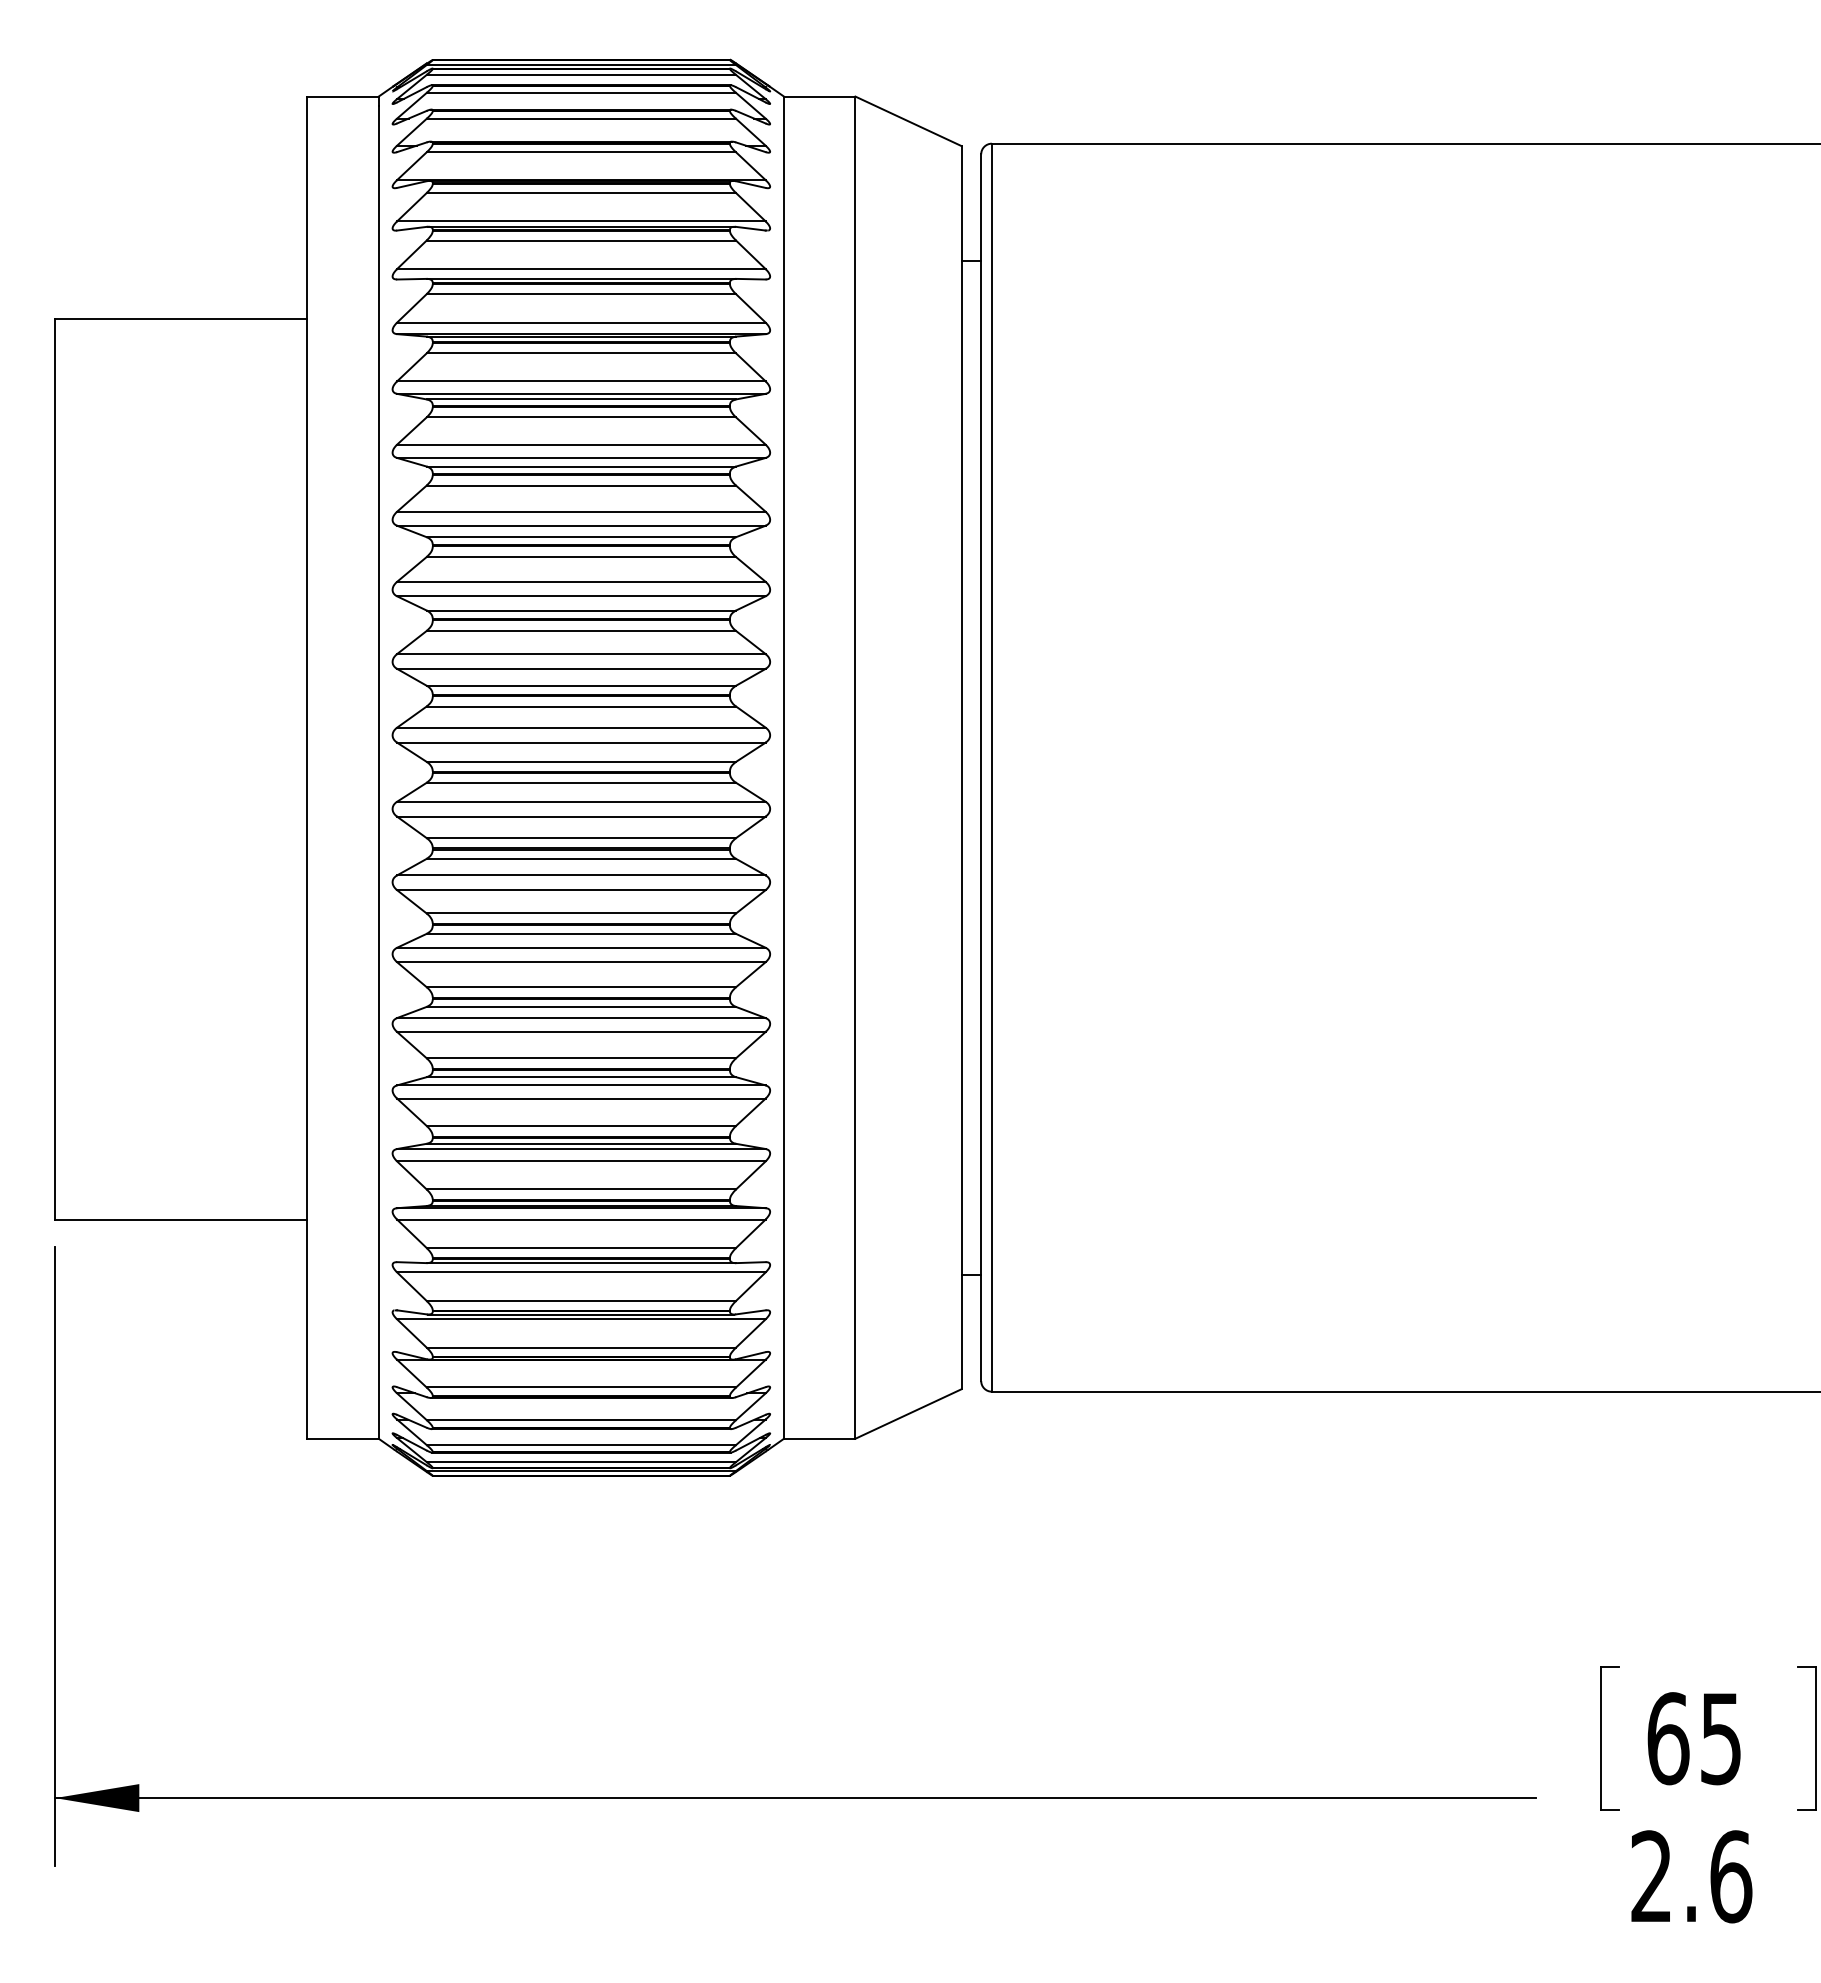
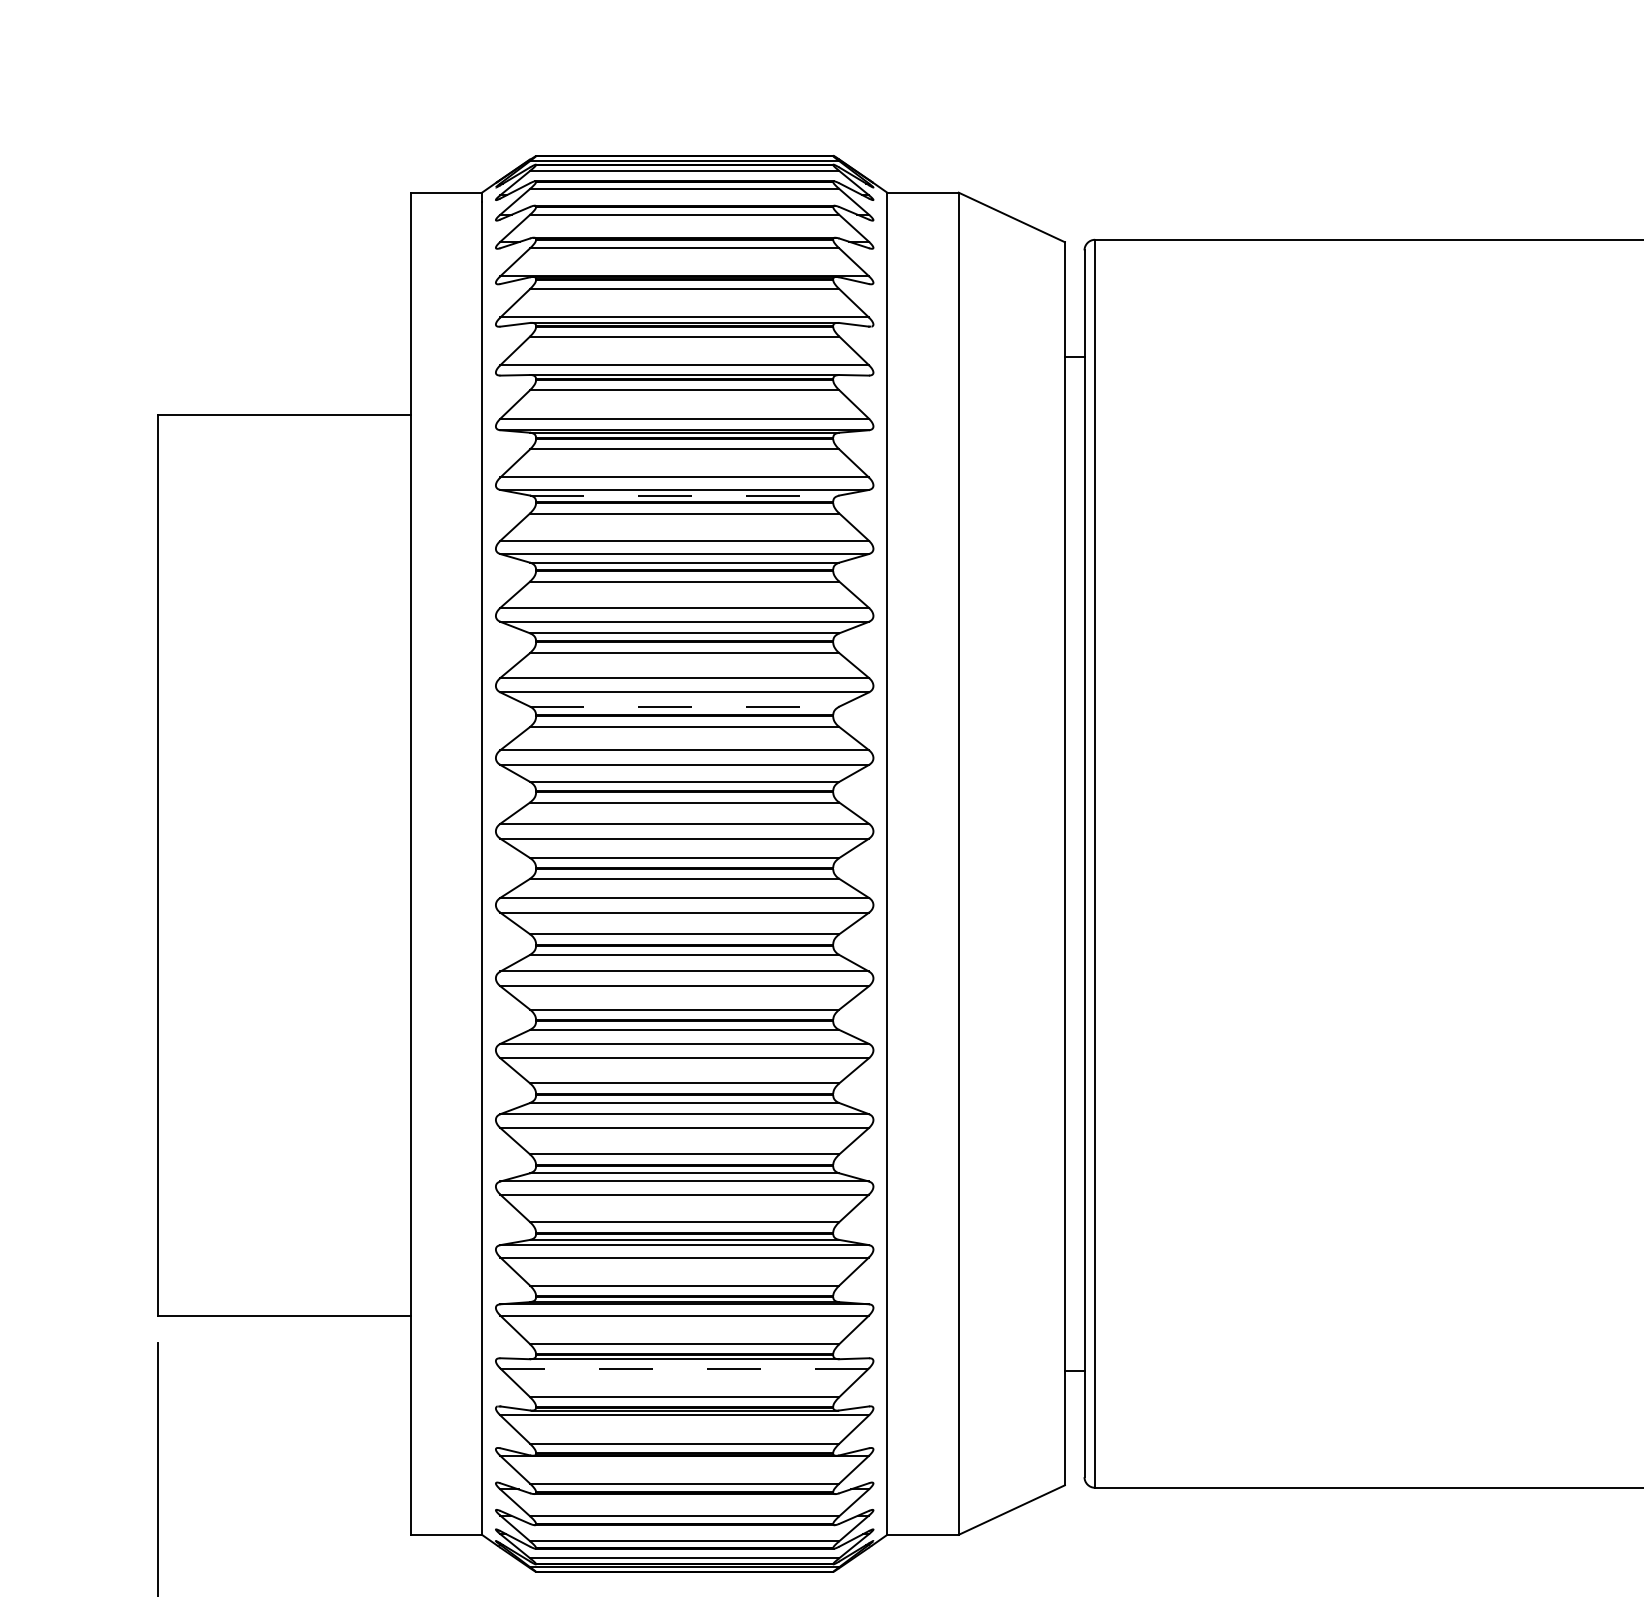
line: (581, 399) -> (684, 495), solid -> dashed
line: (581, 610) -> (684, 706), solid -> dashed
line: (580, 1272) -> (683, 1368), solid -> dashed

